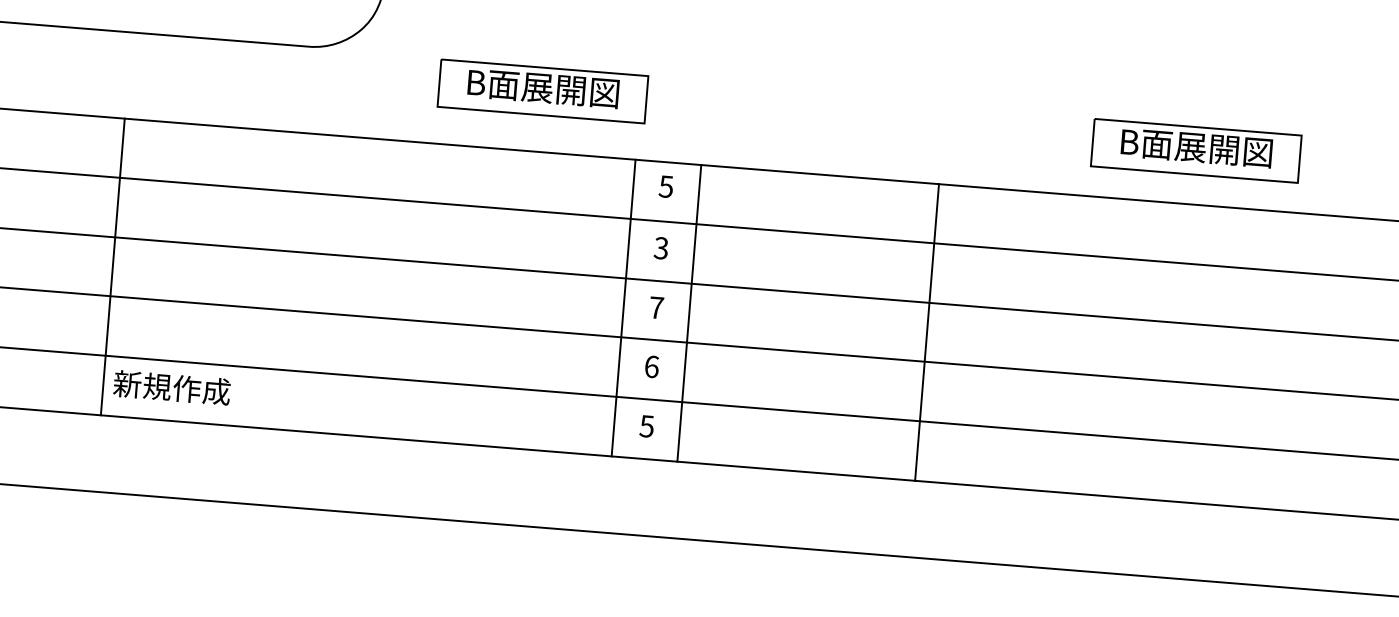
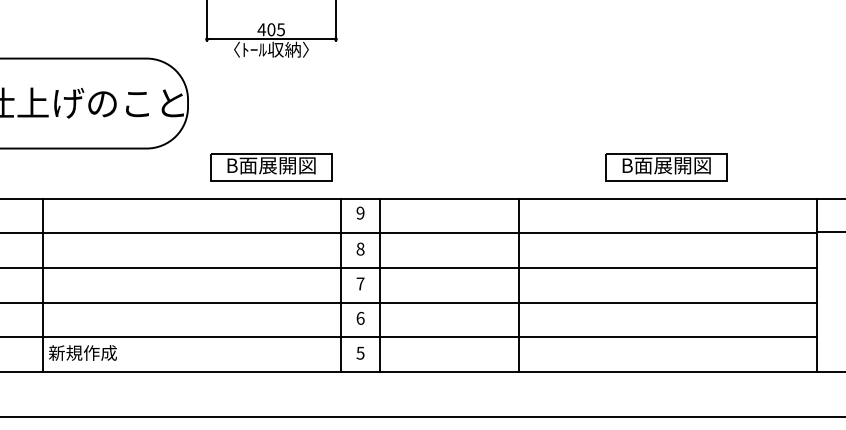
part: (543, 91) -> (271, 167), moved
text: (666, 185) -> (360, 212), 5 -> 9
text: (661, 247) -> (360, 248), 3 -> 8

